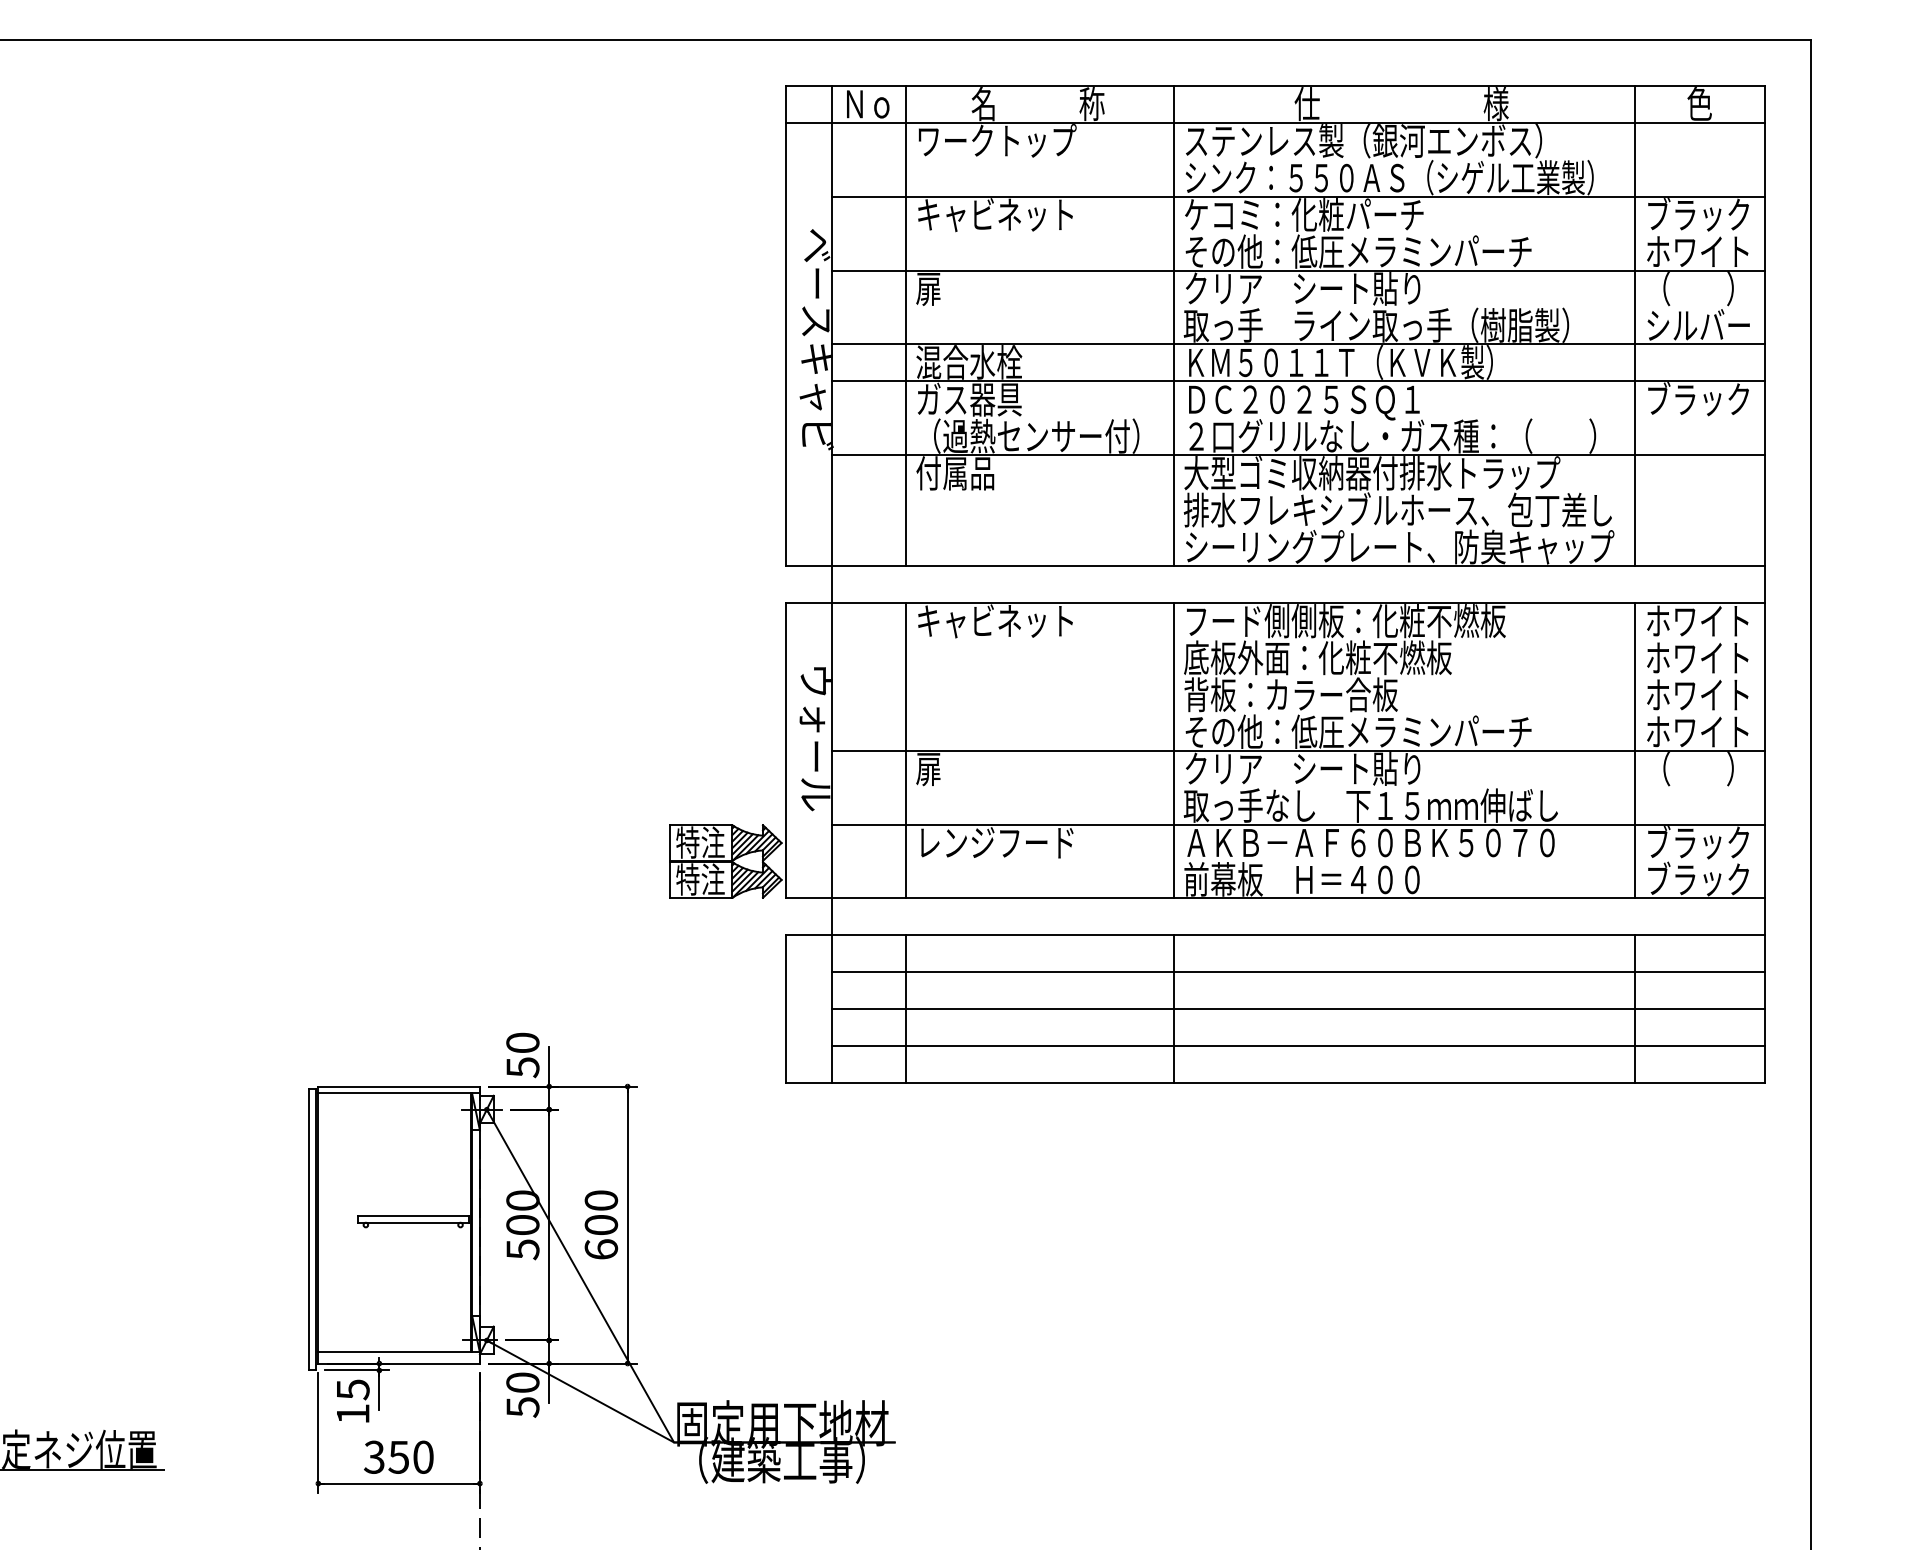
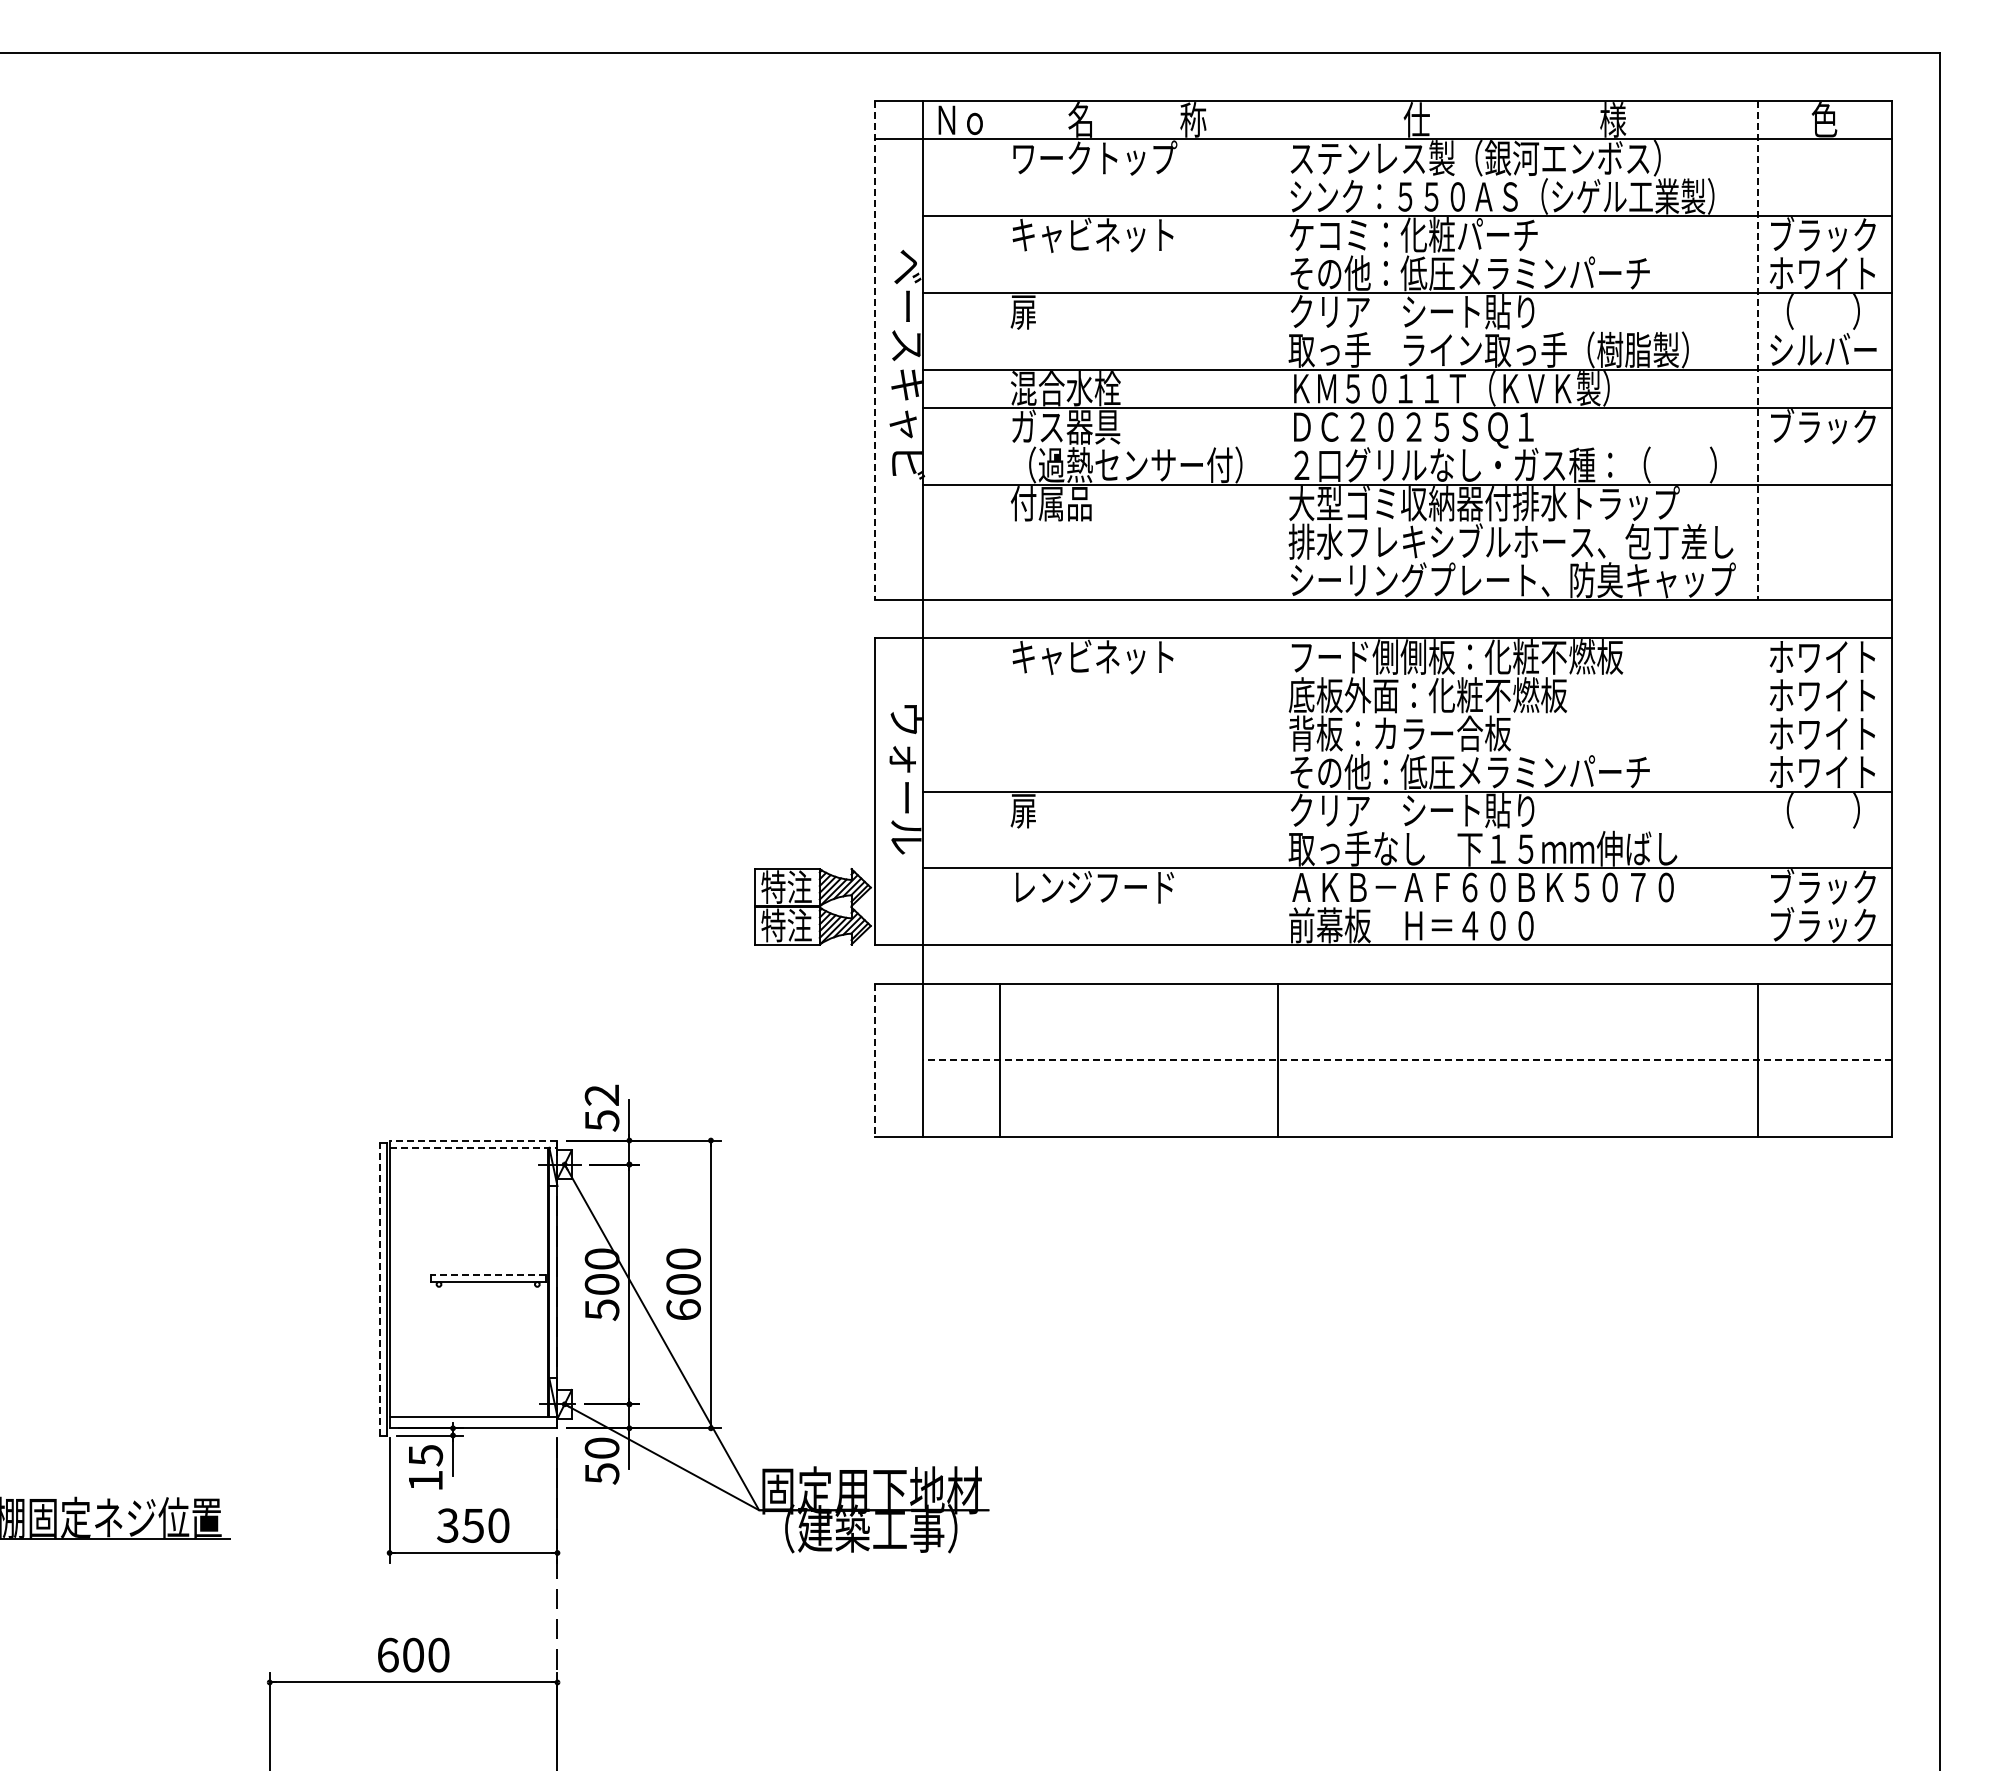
line: (786, 325) -> (875, 350), solid -> dashed
line: (906, 325) -> (1000, 350), removed
line: (1174, 325) -> (1278, 350), removed
line: (1635, 325) -> (1757, 350), solid -> dashed
line: (906, 750) -> (1000, 791), removed
line: (1174, 750) -> (1278, 791), removed
line: (1635, 750) -> (1757, 791), removed
line: (1298, 971) -> (1407, 1021), removed
line: (786, 1009) -> (875, 1060), solid -> dashed
line: (1298, 1009) -> (1407, 1060), solid -> dashed
text: (522, 1042) -> (601, 1094), 50 -> 52
line: (1298, 1046) -> (1407, 1098), removed
line: (399, 1086) -> (473, 1140), solid -> dashed
line: (399, 1093) -> (473, 1147), solid -> dashed
line: (413, 1215) -> (488, 1274), solid -> dashed
line: (309, 1228) -> (380, 1288), solid -> dashed

